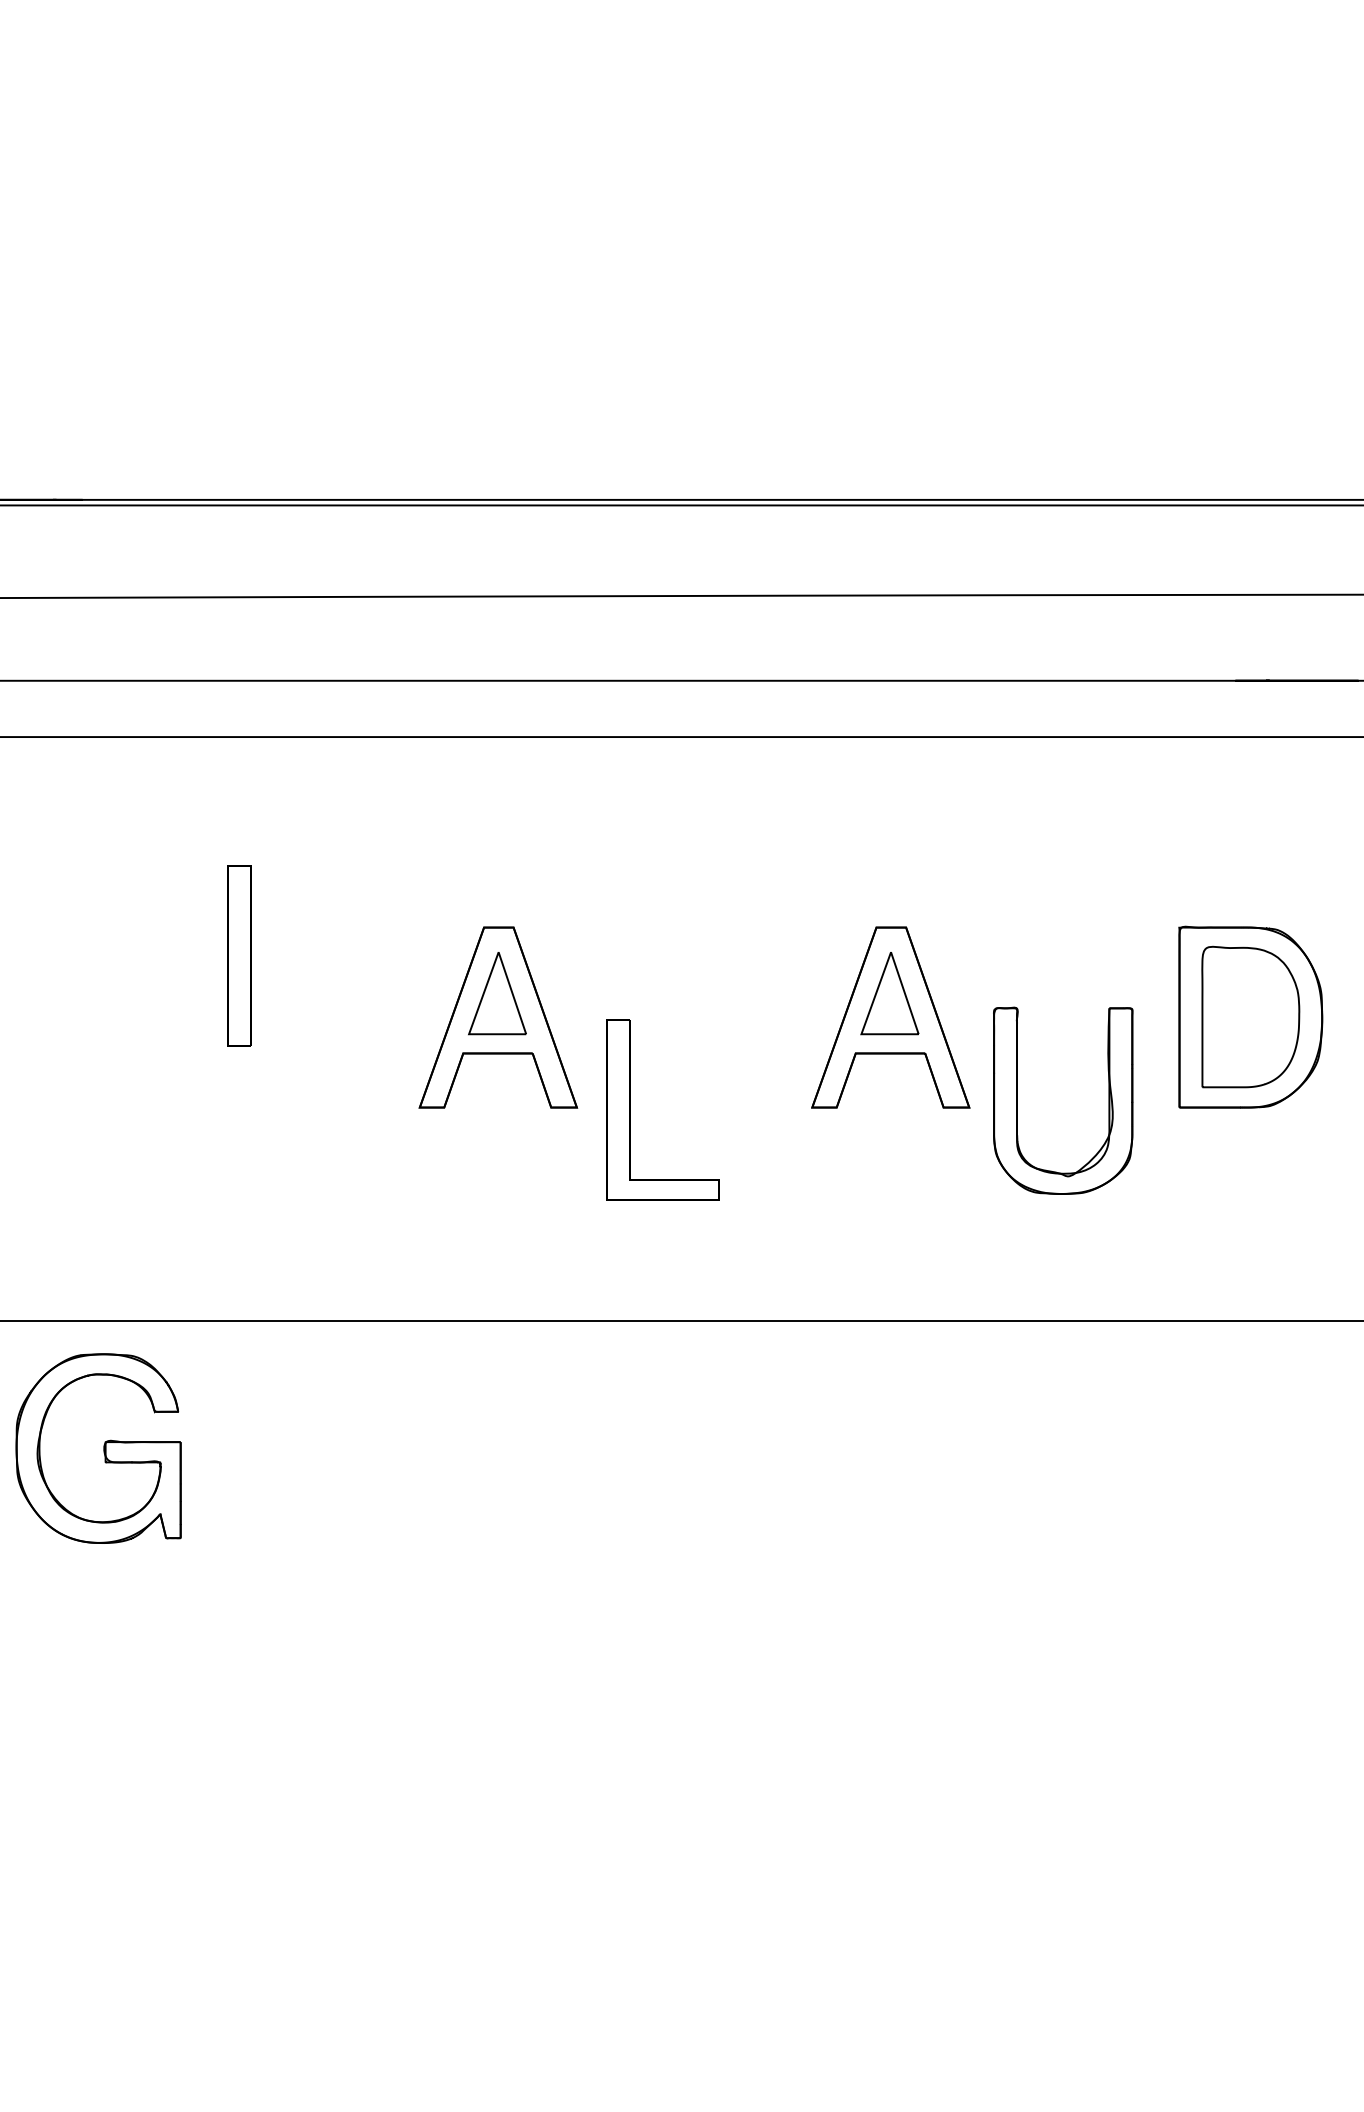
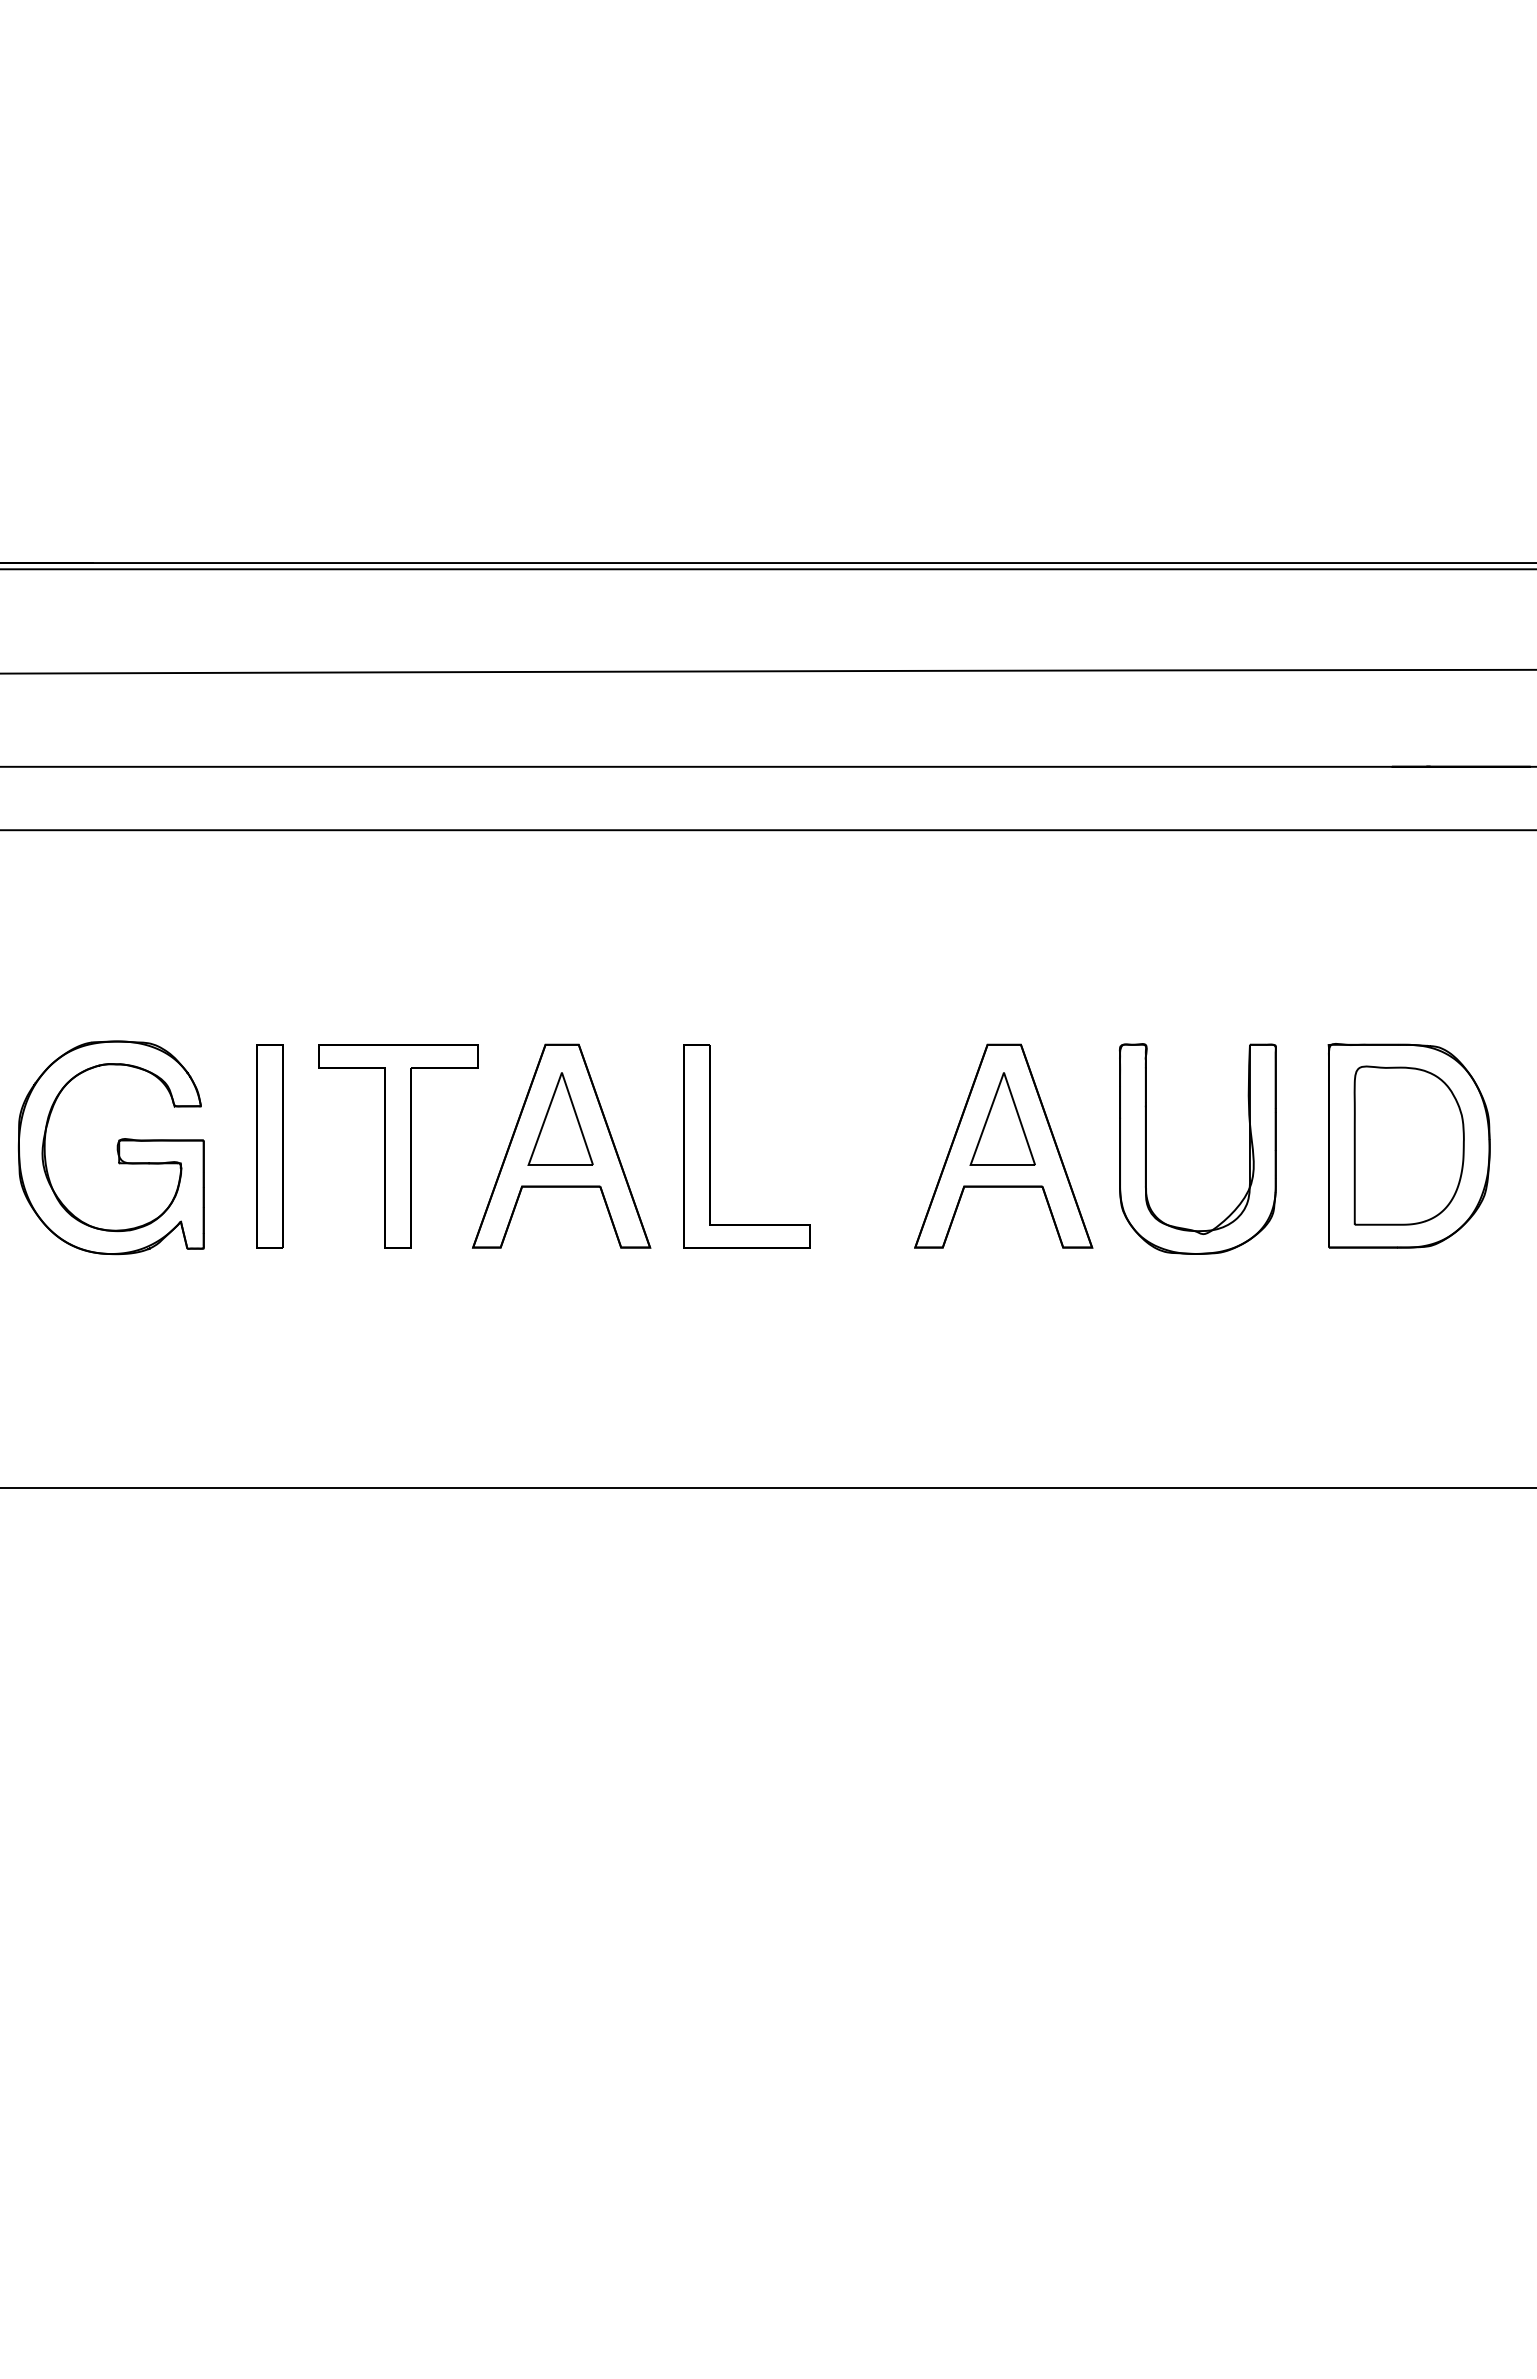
part: (239, 956) -> (269, 1146), moved
part: (353, 1017) -> (398, 1146), added
part: (1017, 1100) -> (1146, 1148), moved
part: (630, 1110) -> (710, 1146), moved
part: (97, 1448) -> (110, 1147), moved

